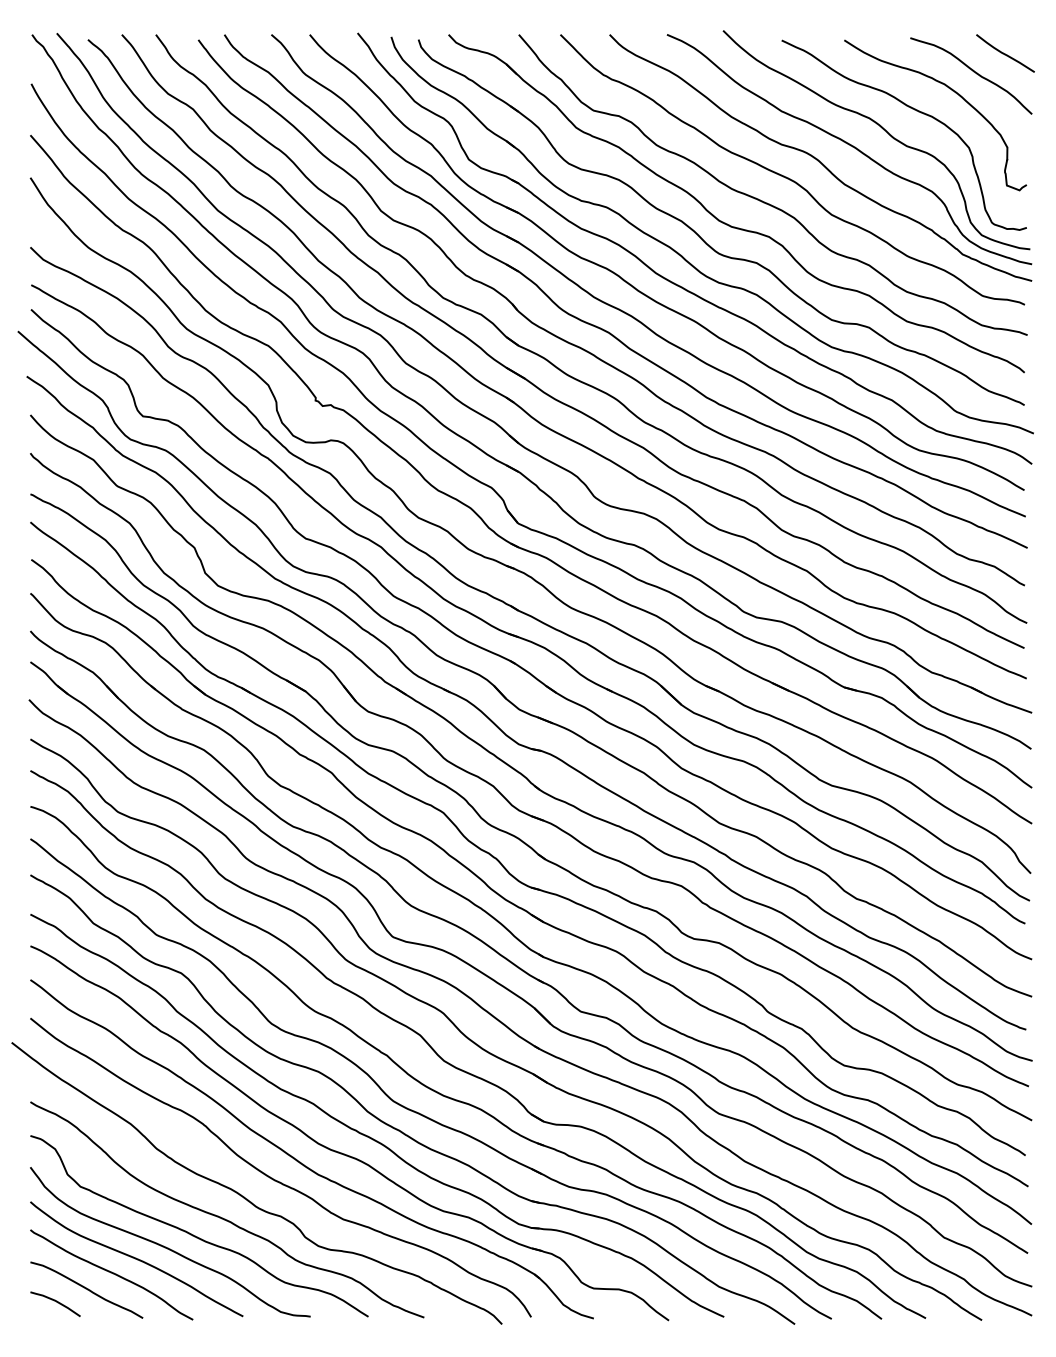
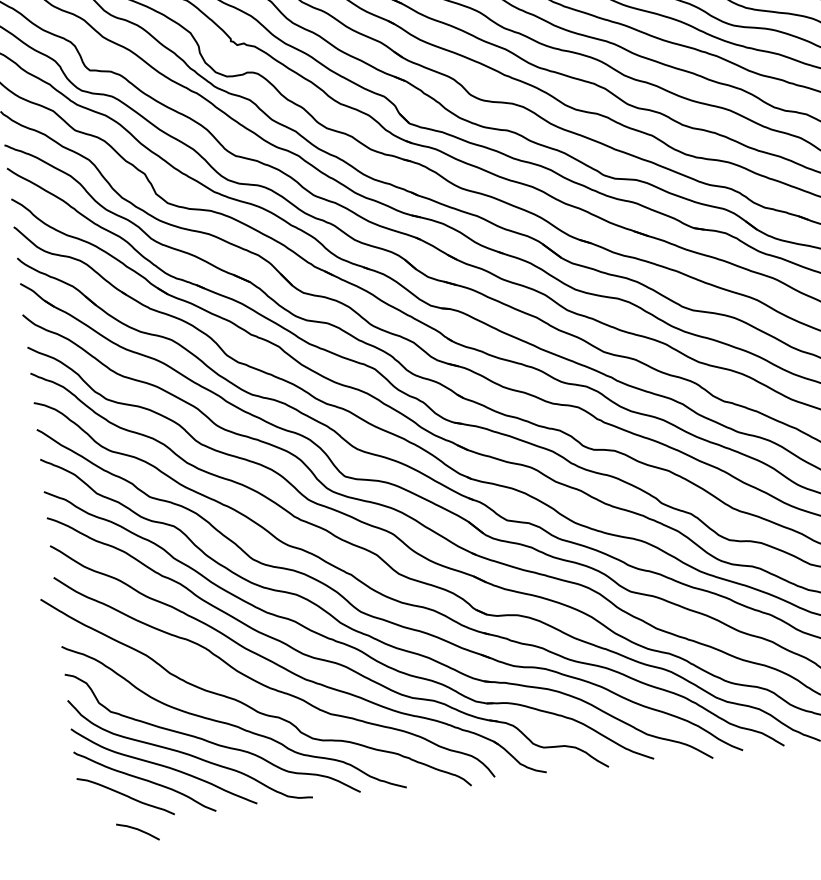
curve: (56, 1302) -> (138, 830), moved

